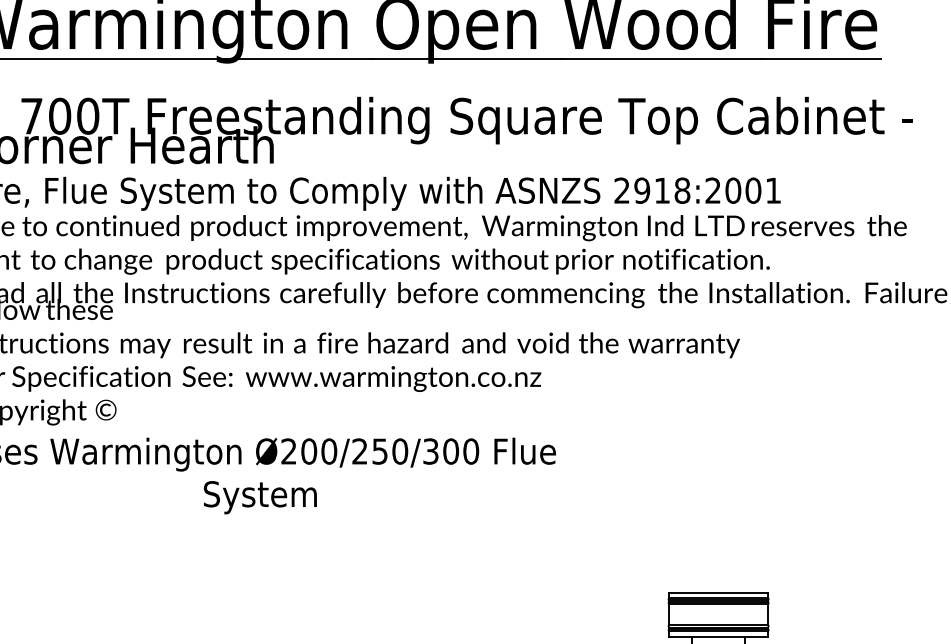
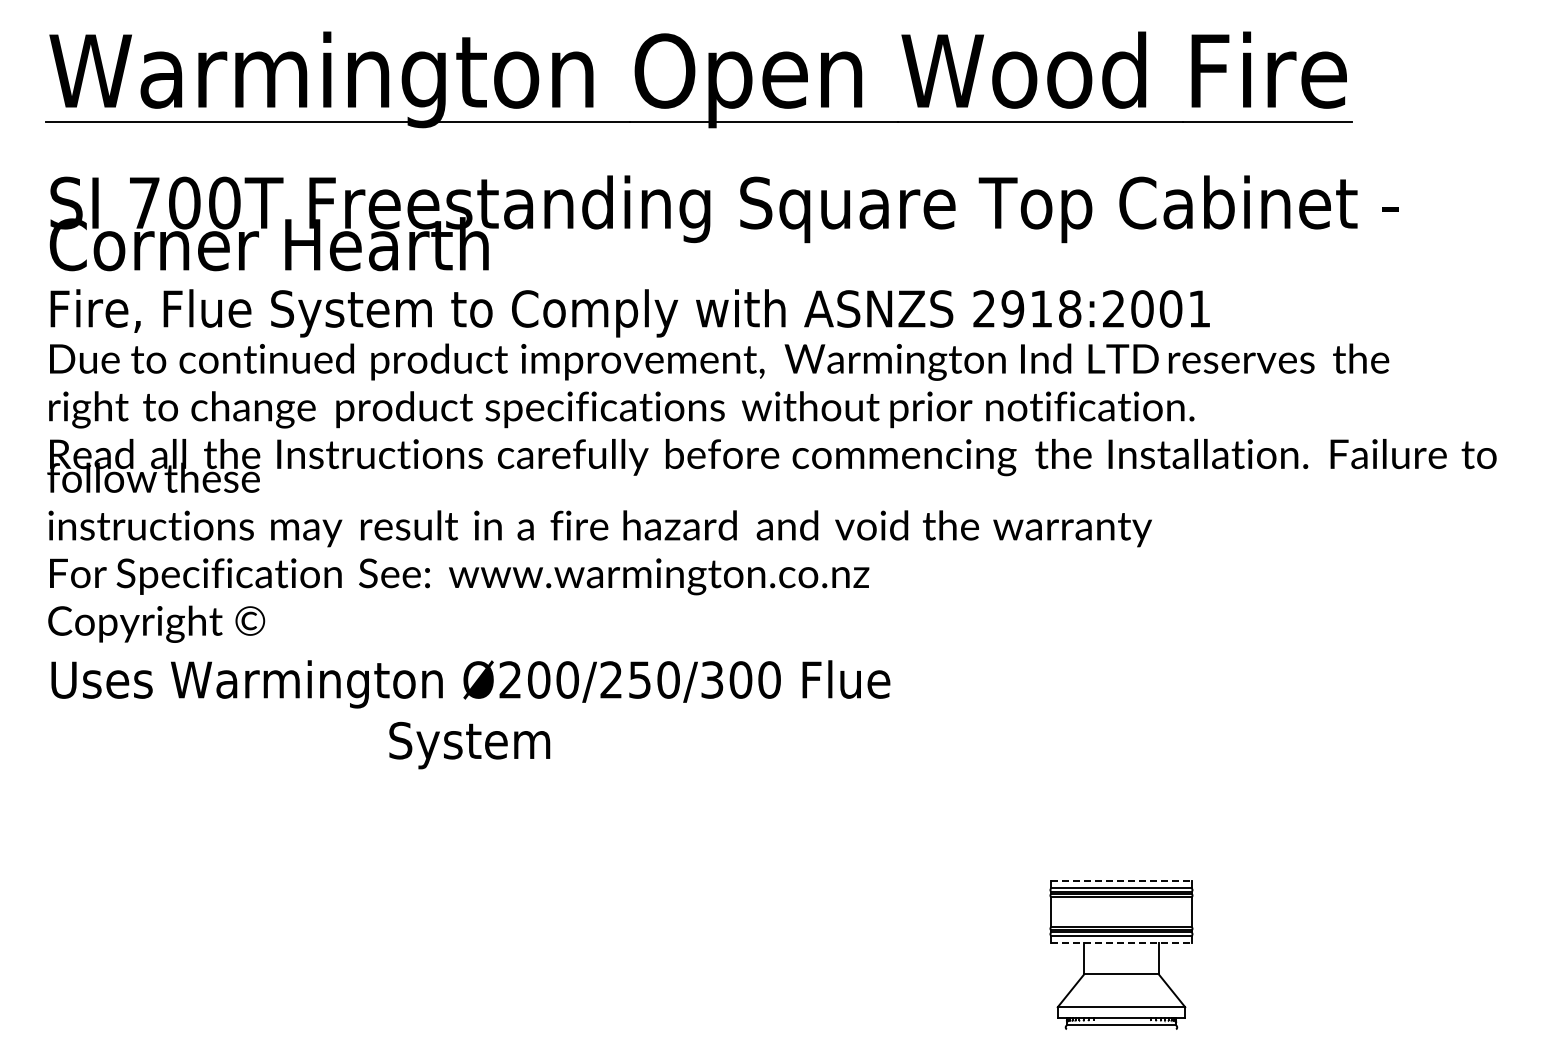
line: (719, 593) -> (1122, 881), solid -> dashed
line: (719, 636) -> (1122, 943), solid -> dashed

